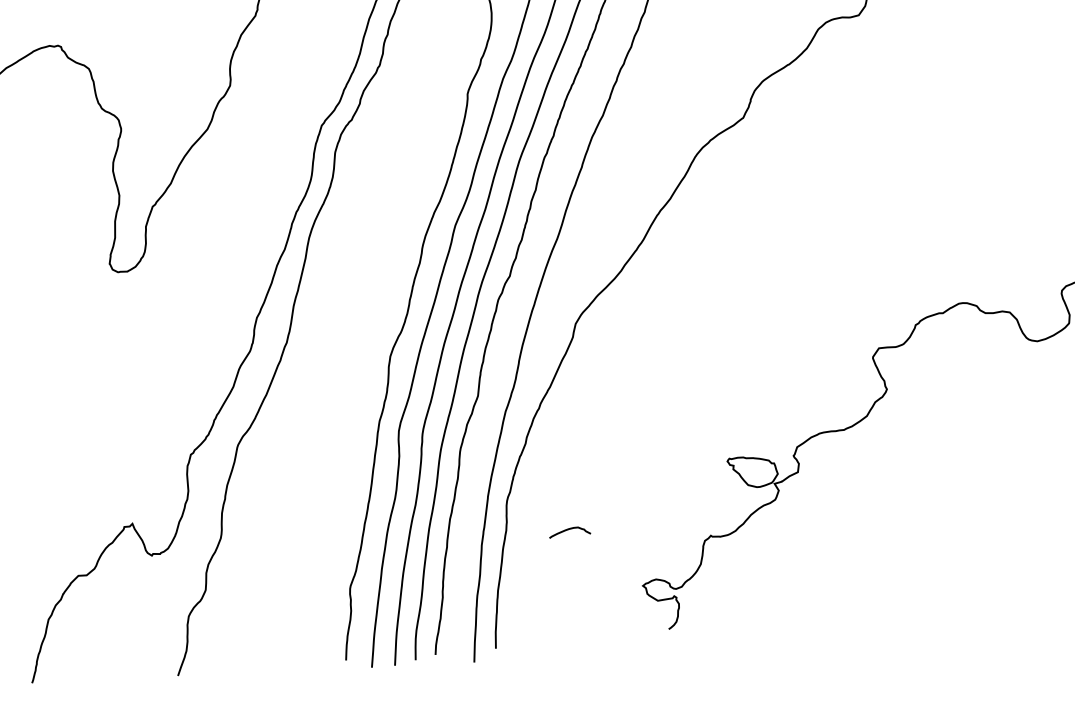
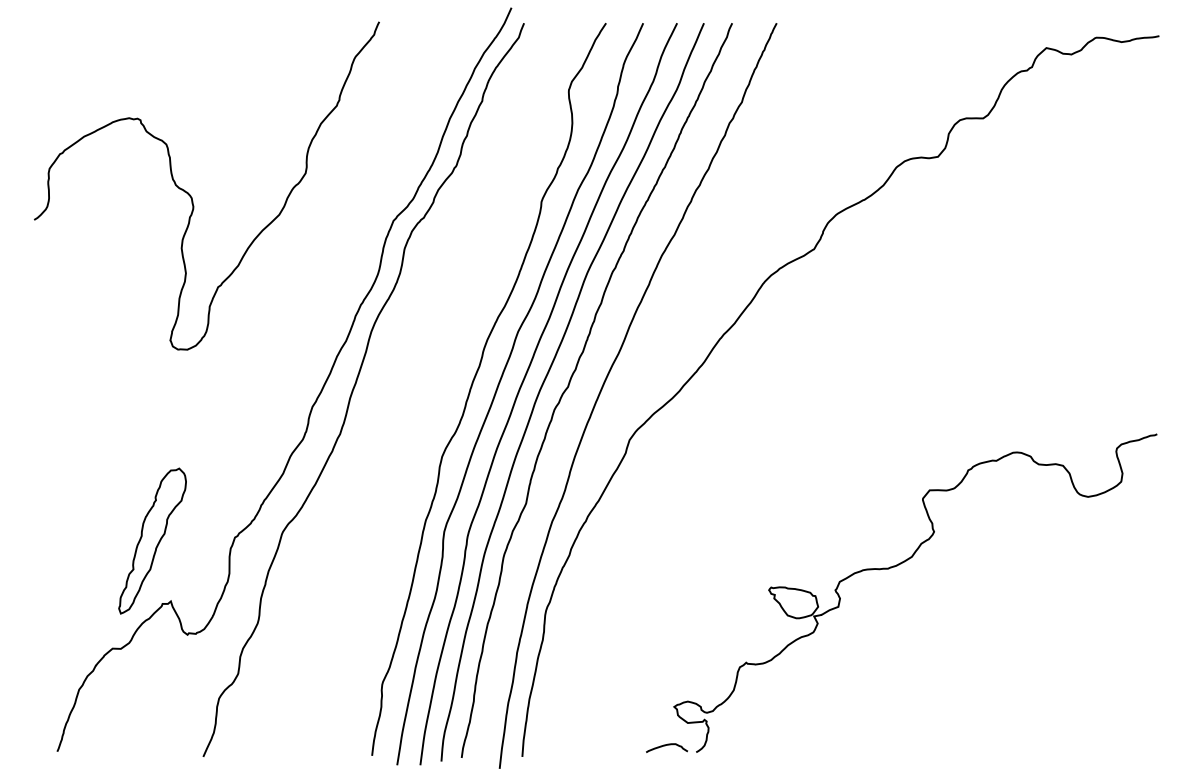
part: (108, 464) -> (152, 540), added
curve: (568, 530) -> (665, 746), moved

